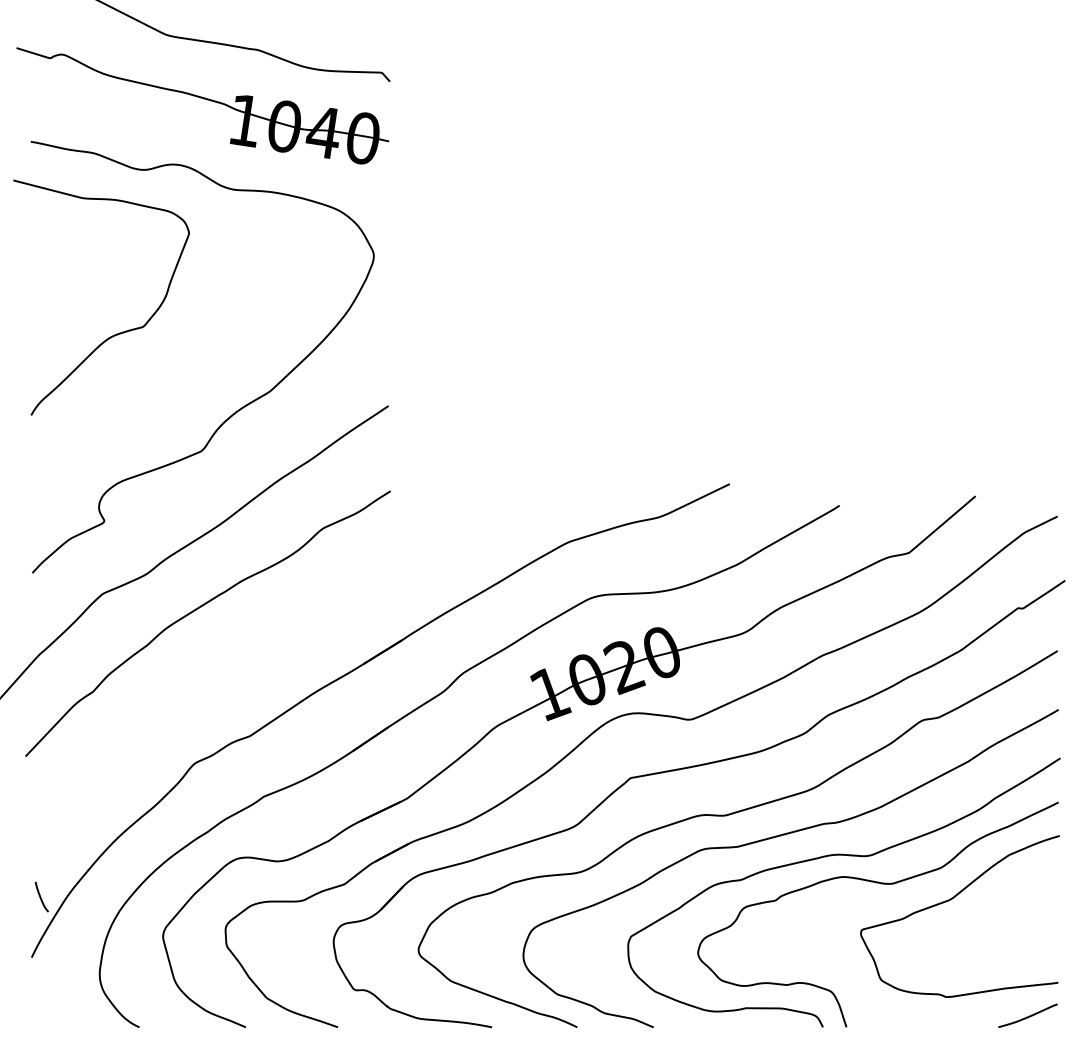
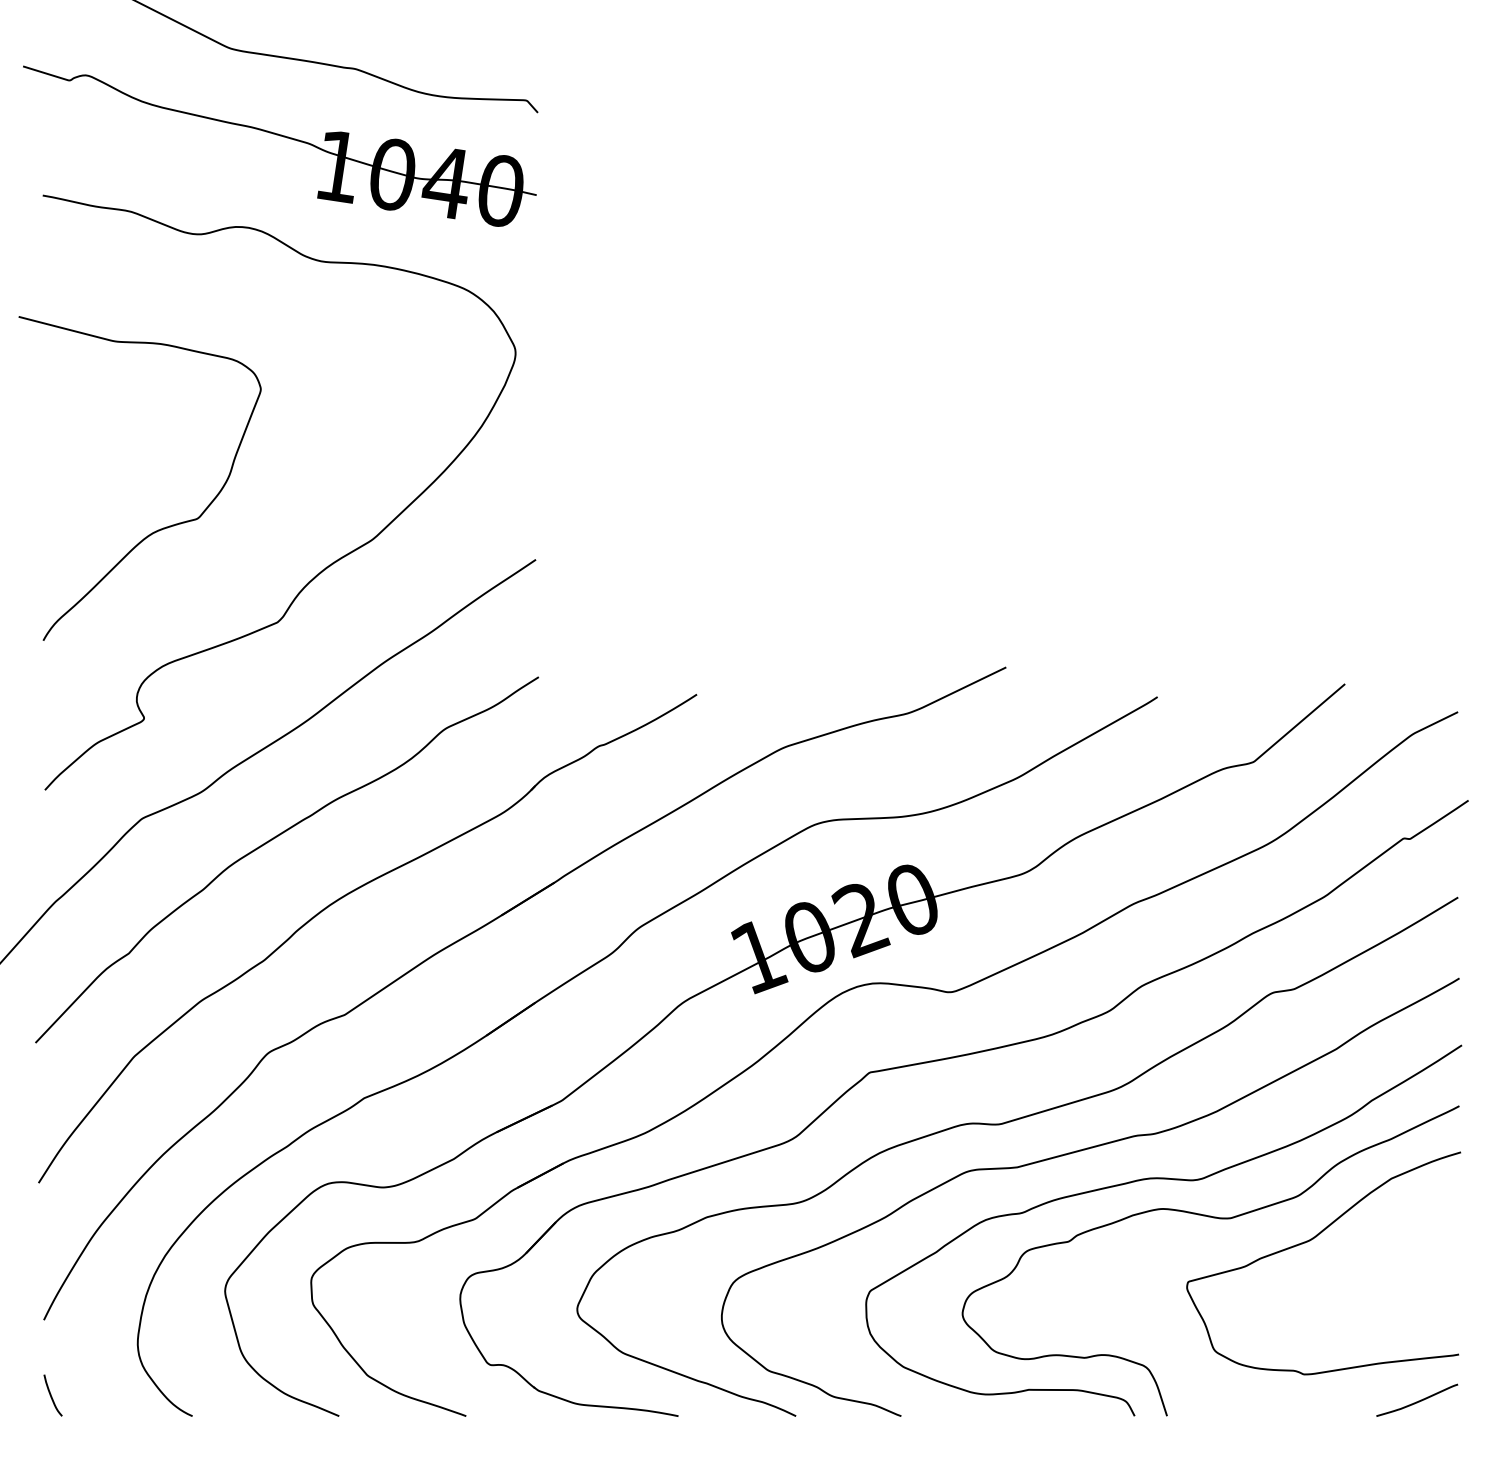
curve: (116, 333) -> (160, 528), moved
part: (249, 651) -> (344, 897), added
curve: (40, 896) -> (51, 1395), moved

